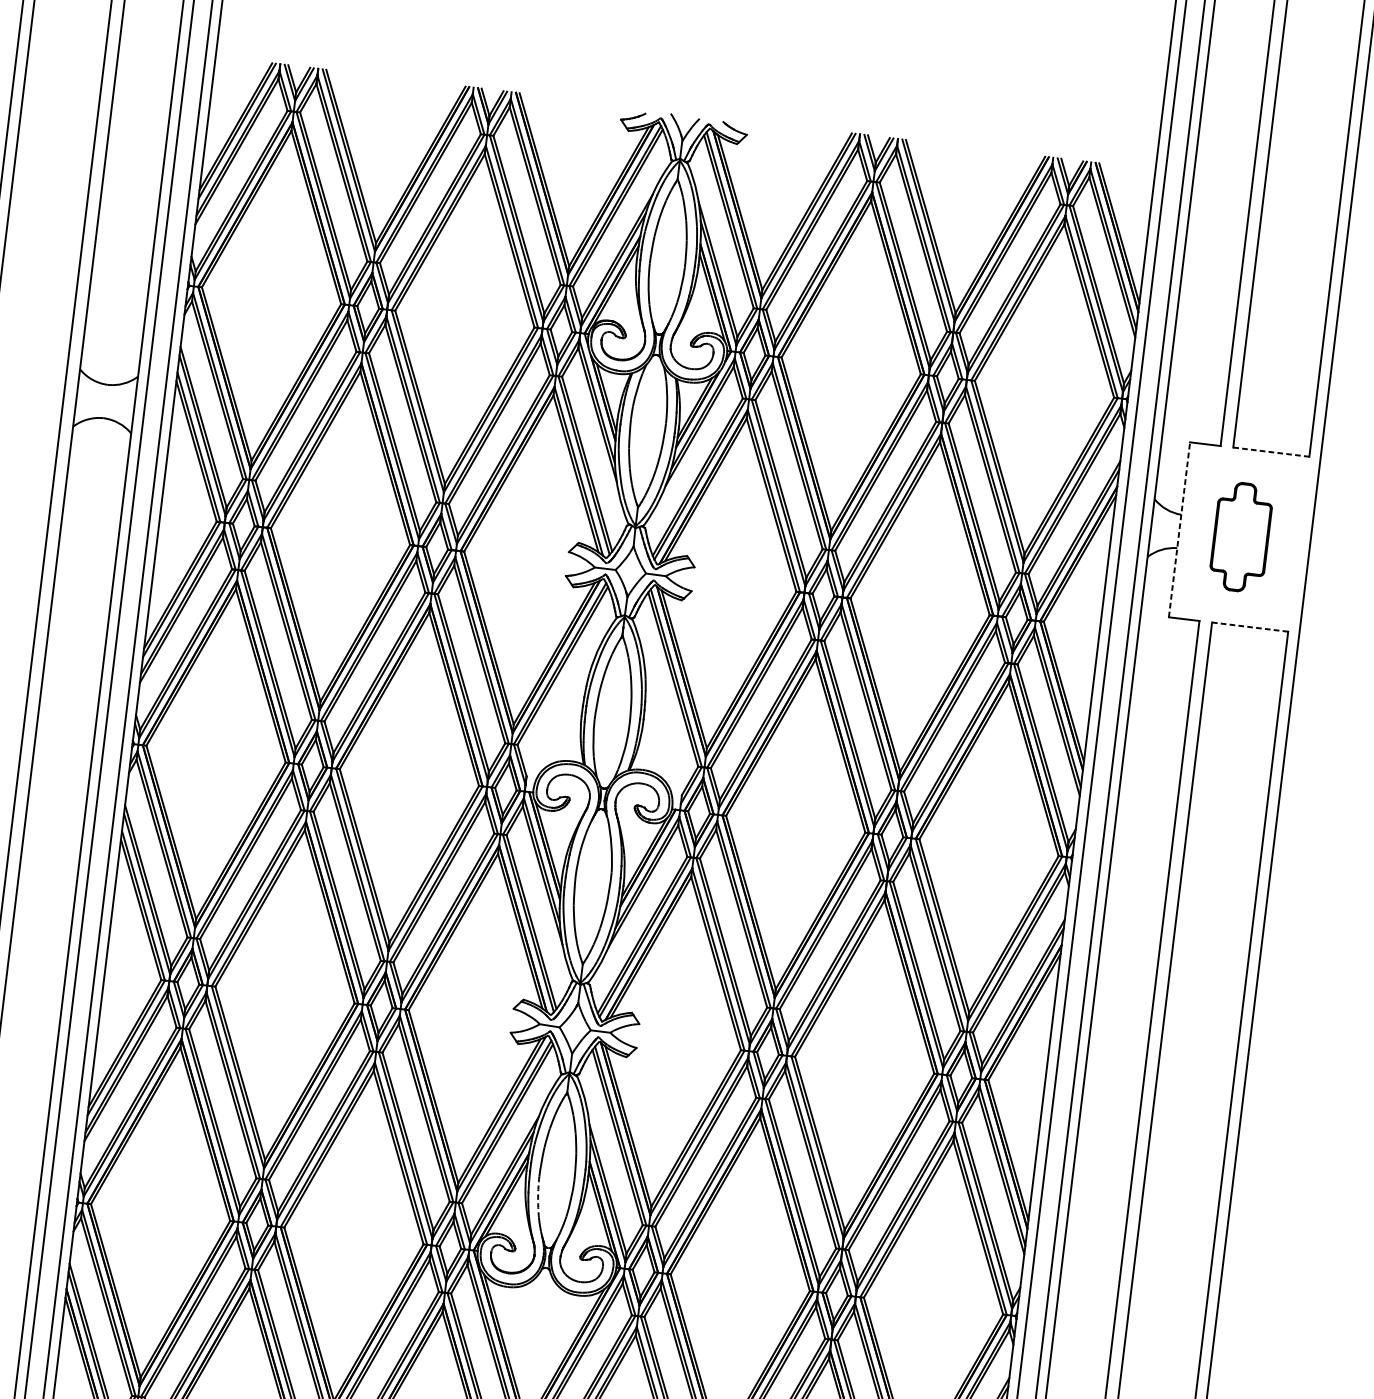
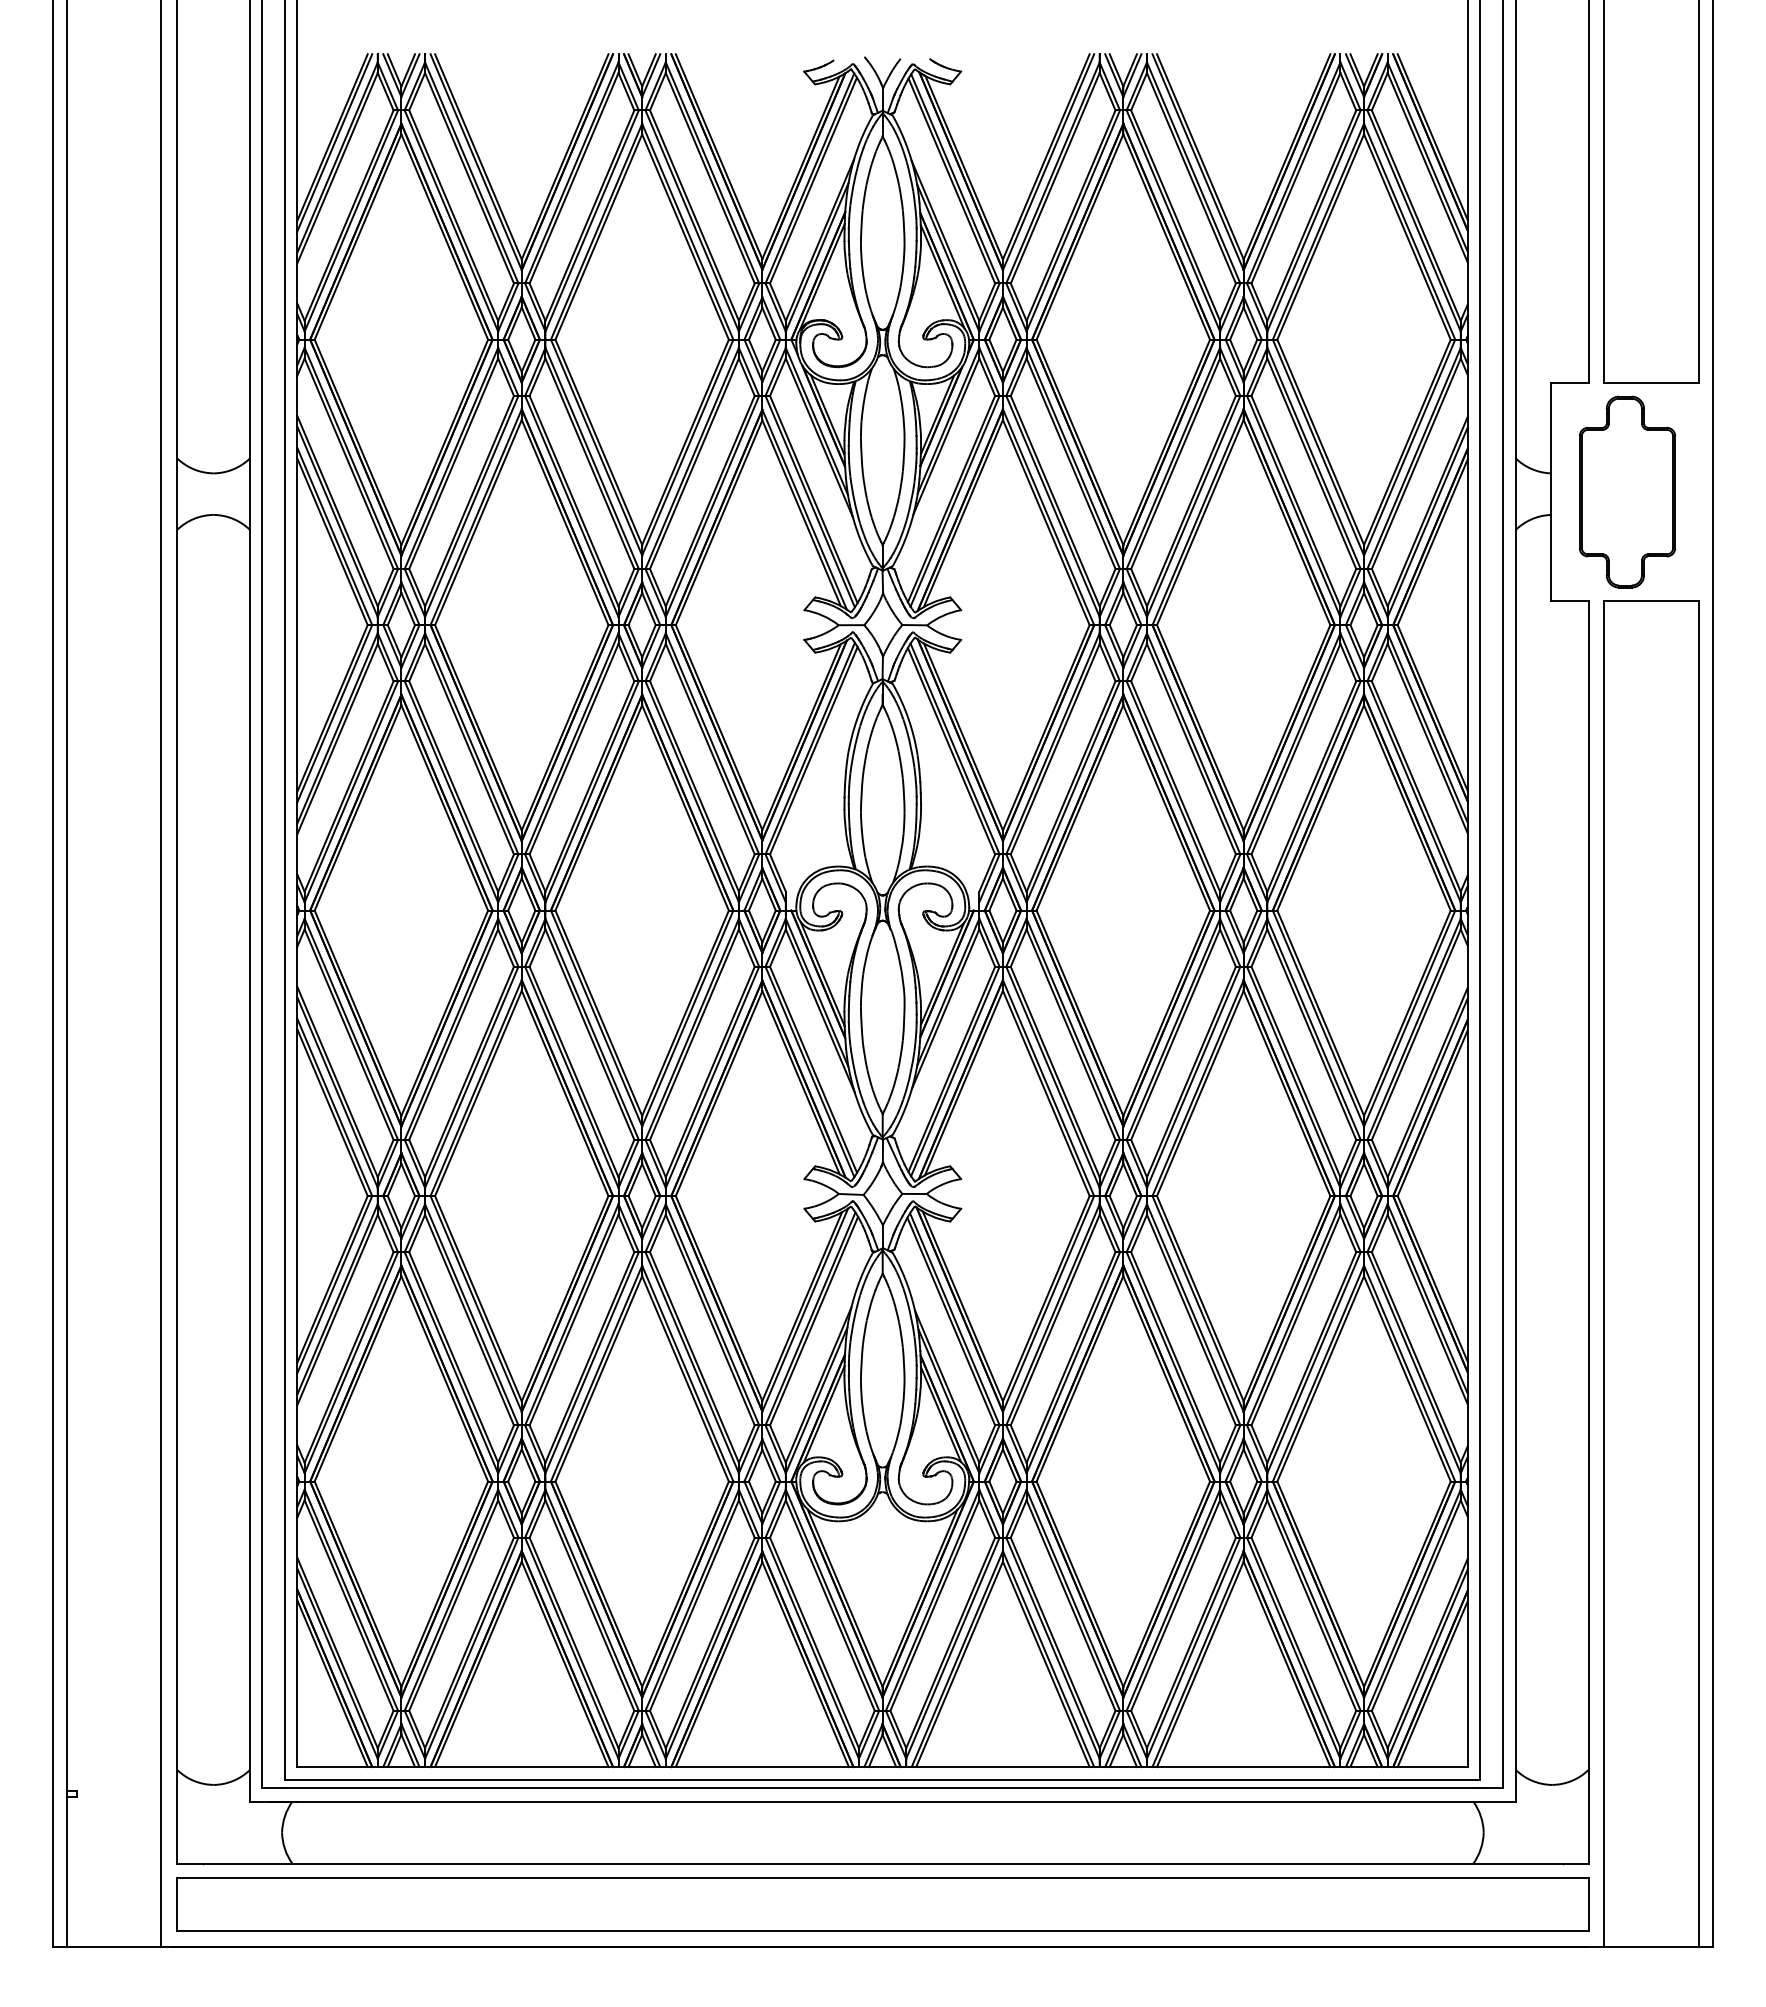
line: (1271, 452) -> (1652, 383), dashed -> solid
line: (1179, 530) -> (1550, 492), dashed -> solid
part: (1241, 536) -> (1627, 491), size x1.43
line: (1249, 627) -> (1651, 601), dashed -> solid
arc: (538, 1197) -> (862, 1406), dashed -> solid

